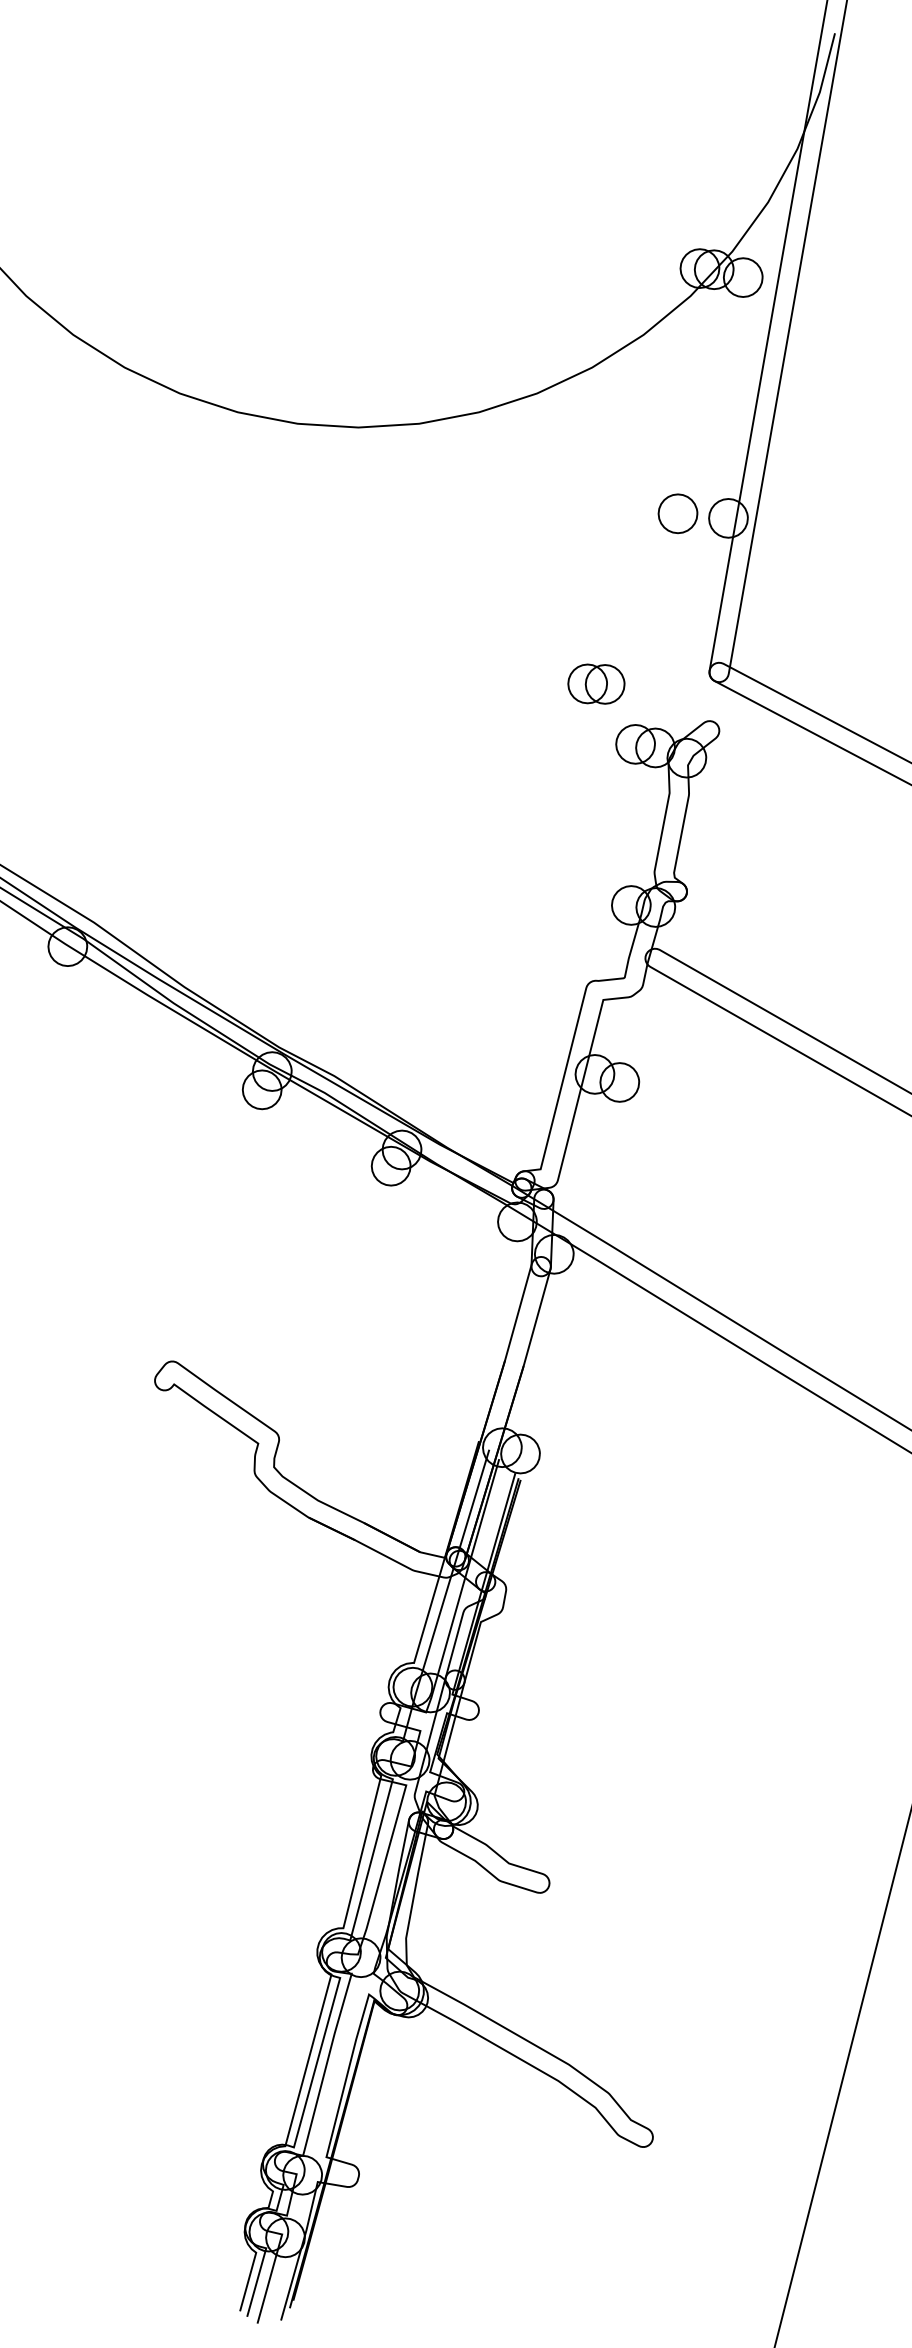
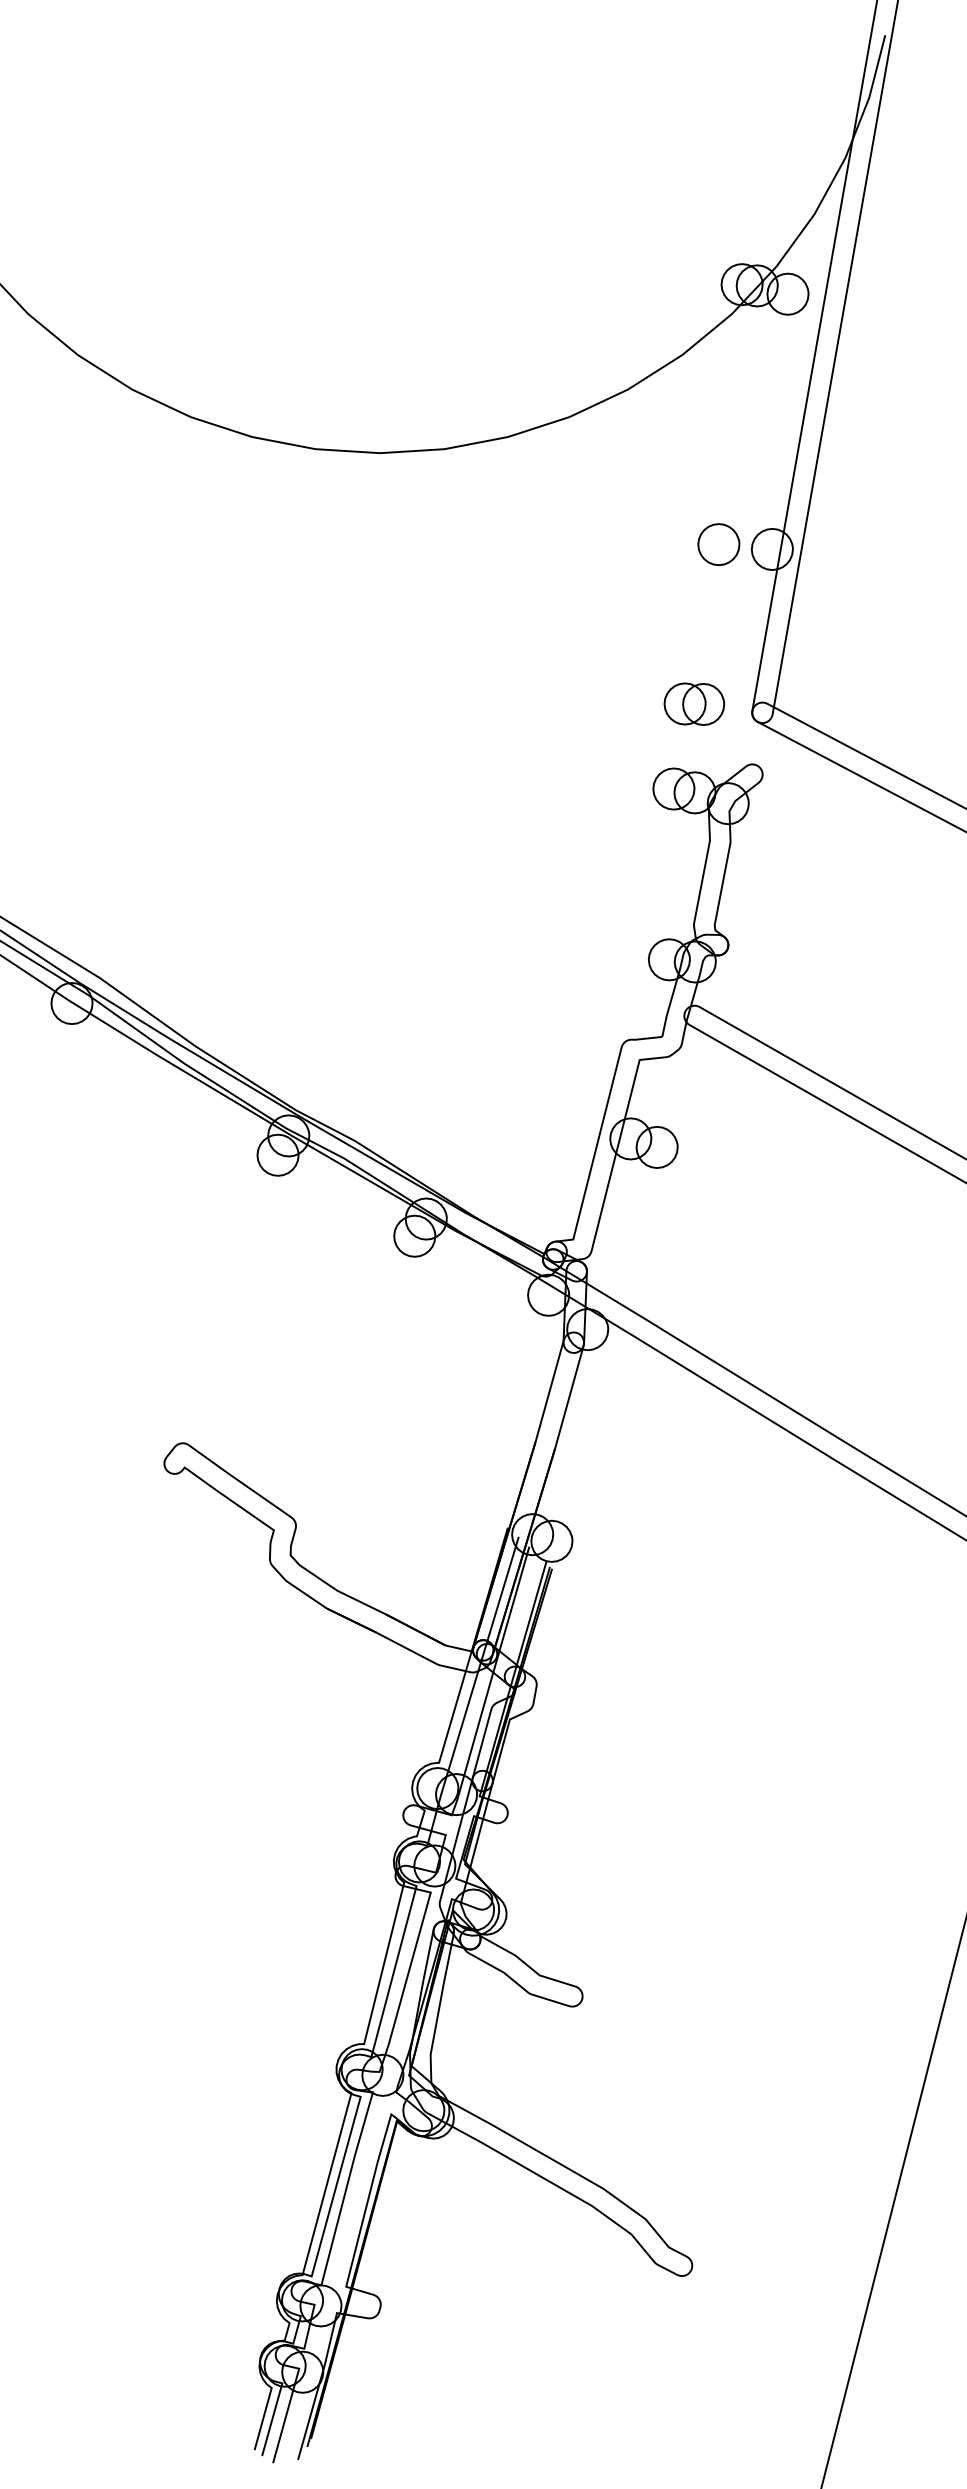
part: (596, 683) -> (694, 703), moved

